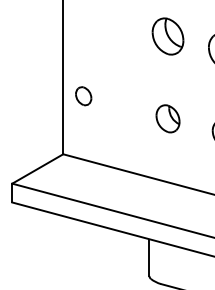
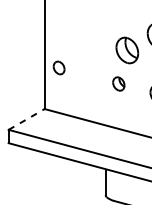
part: (167, 36) -> (126, 50), moved
part: (167, 118) -> (118, 83), size x0.7
line: (38, 168) -> (27, 119), solid -> dashed

